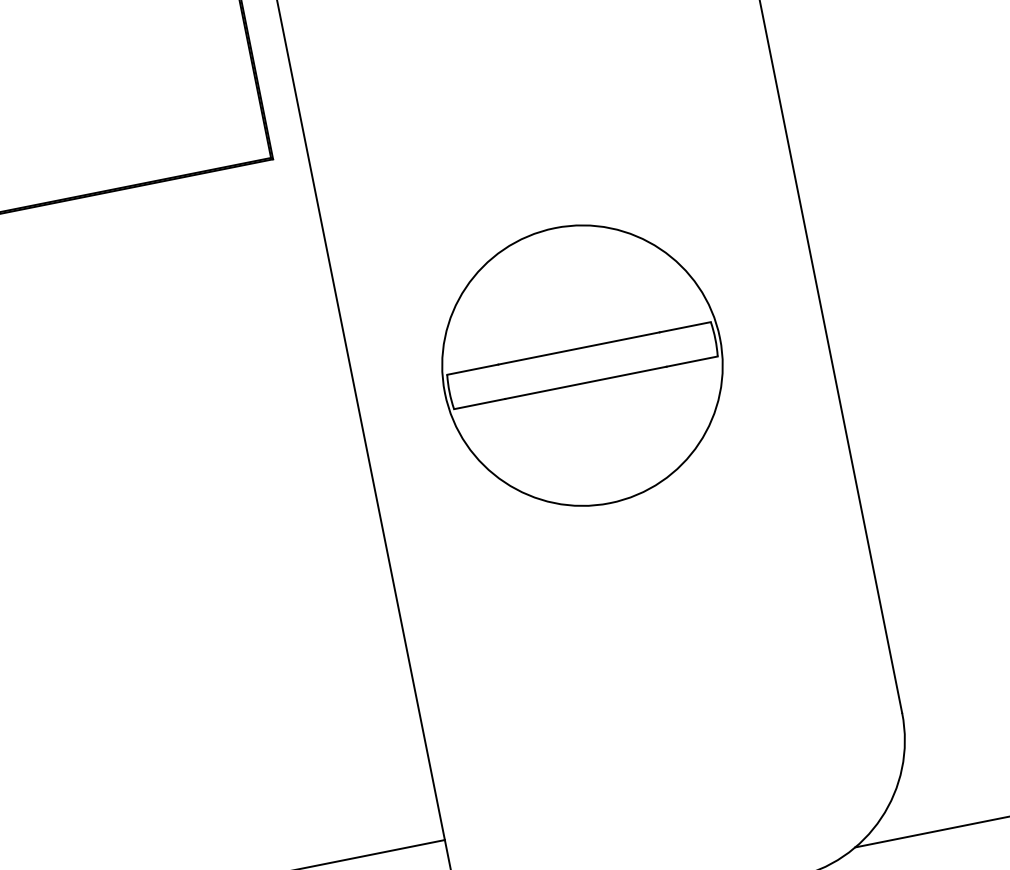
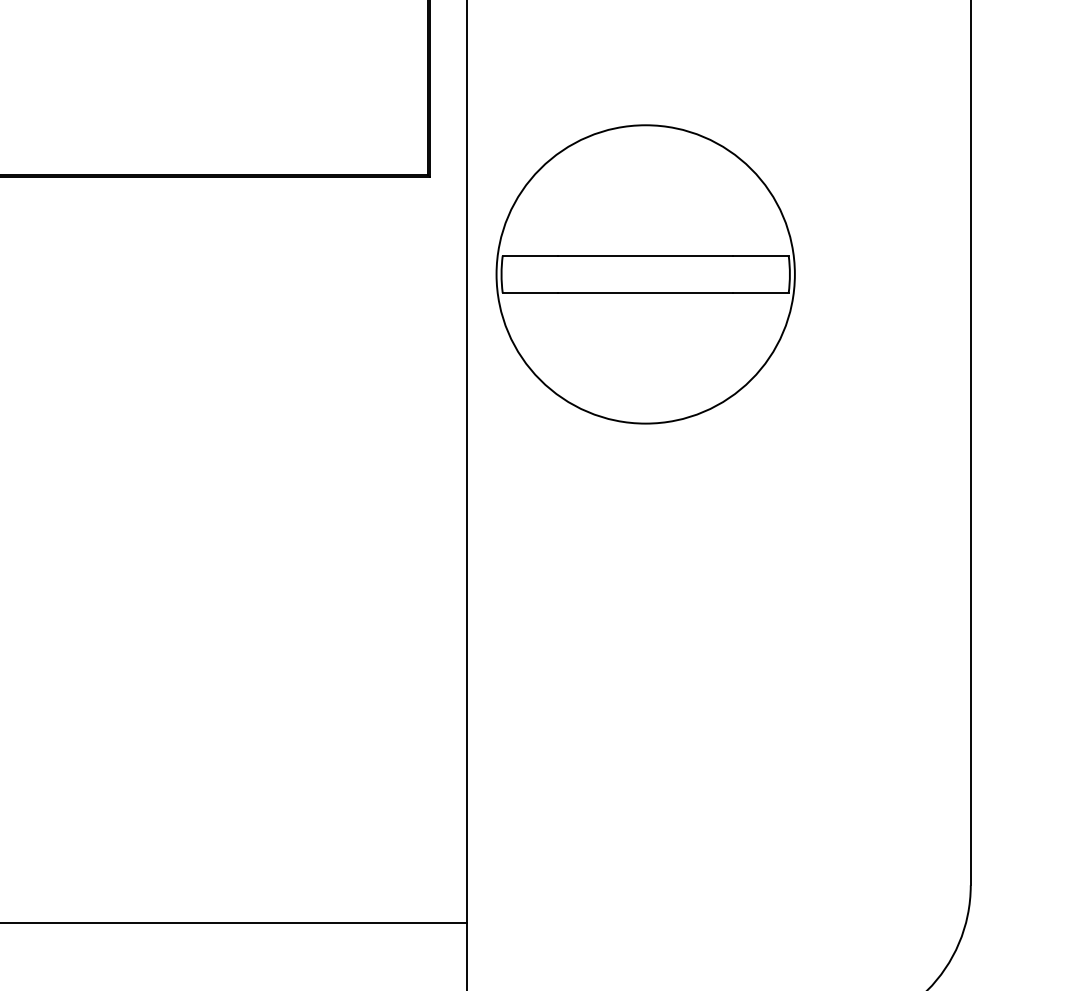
part: (582, 365) -> (645, 274), moved

